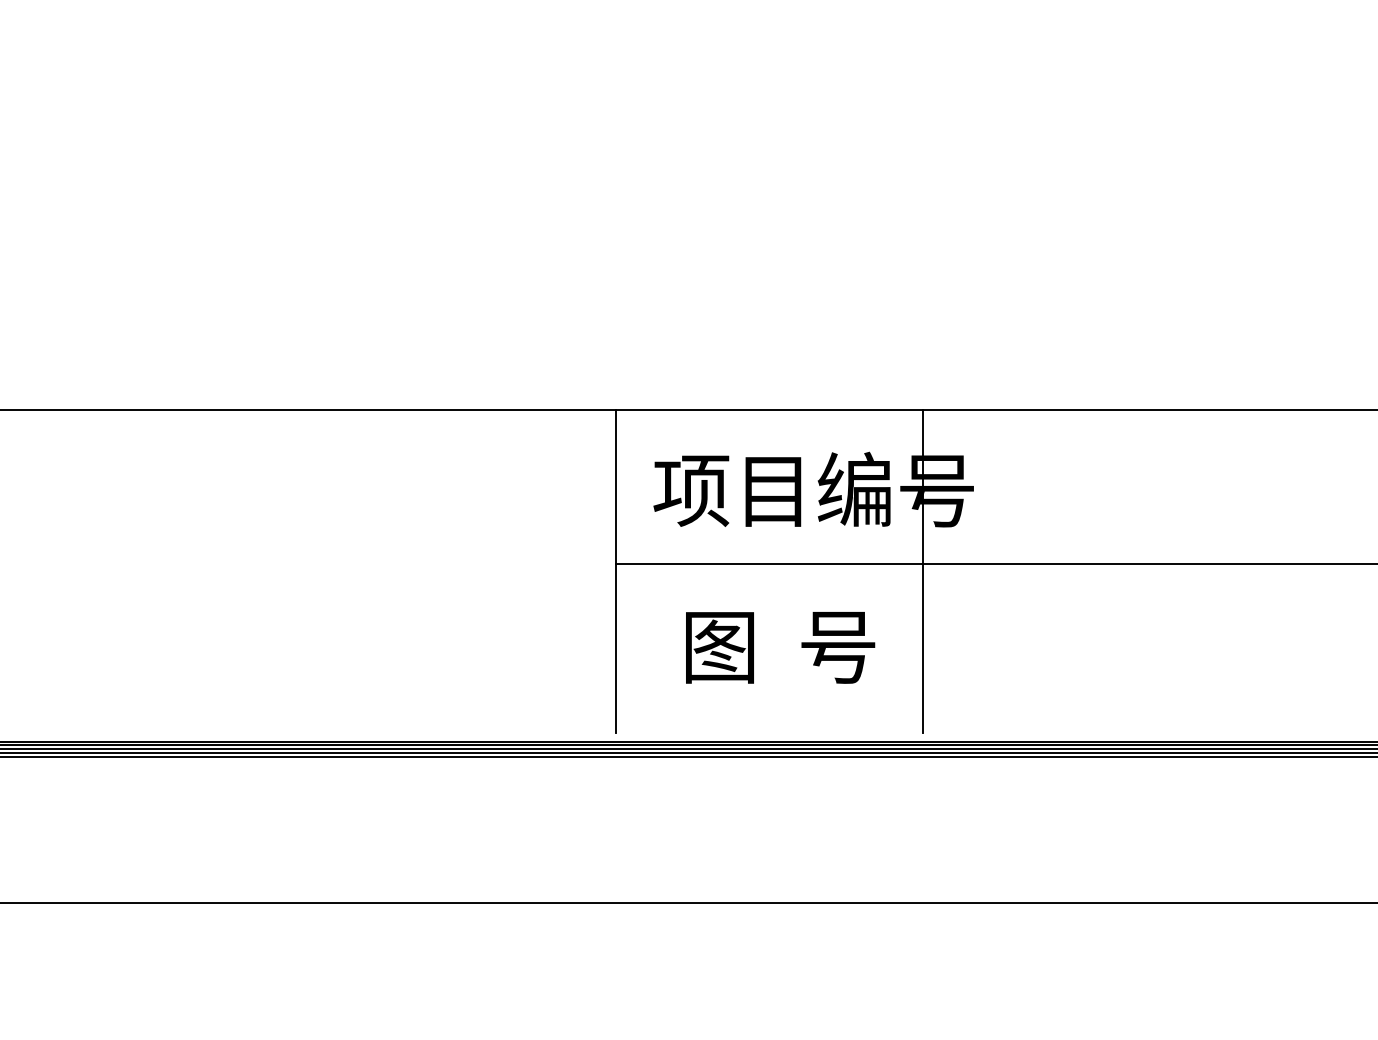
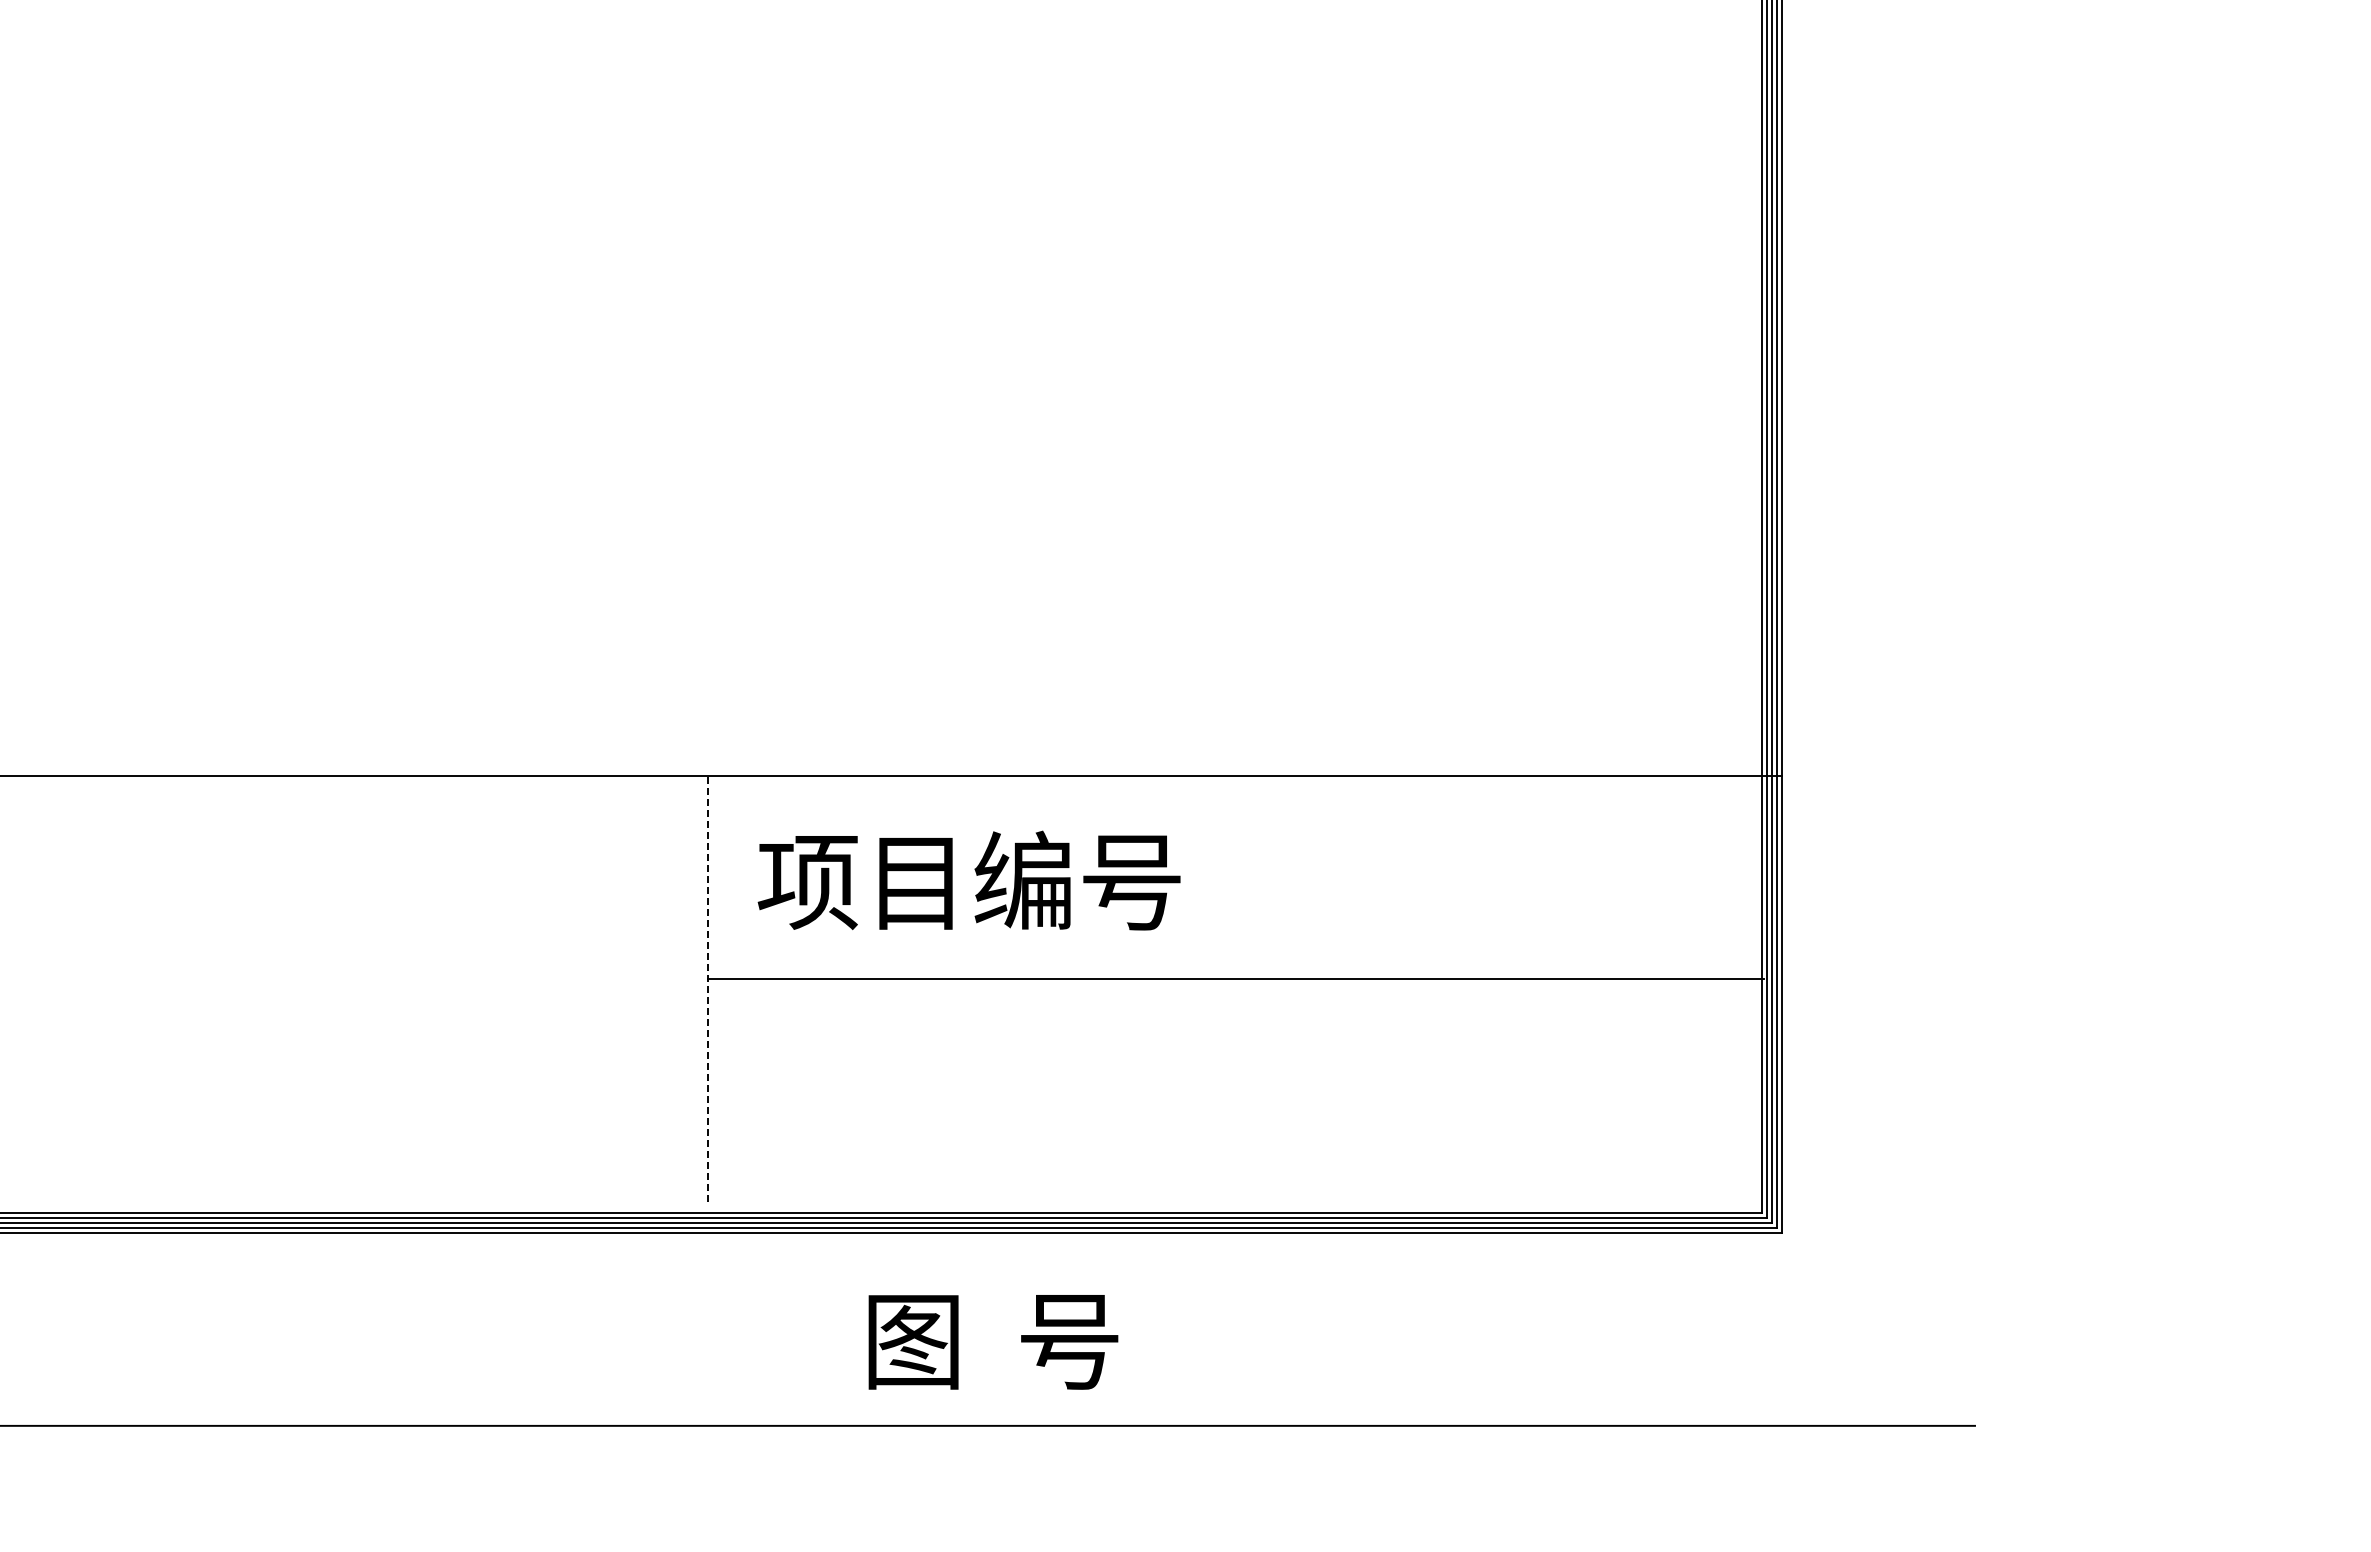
line: (923, 571) -> (1113, 988), removed
line: (616, 572) -> (708, 989), solid -> dashed
text: (780, 647) -> (993, 1342), moved

